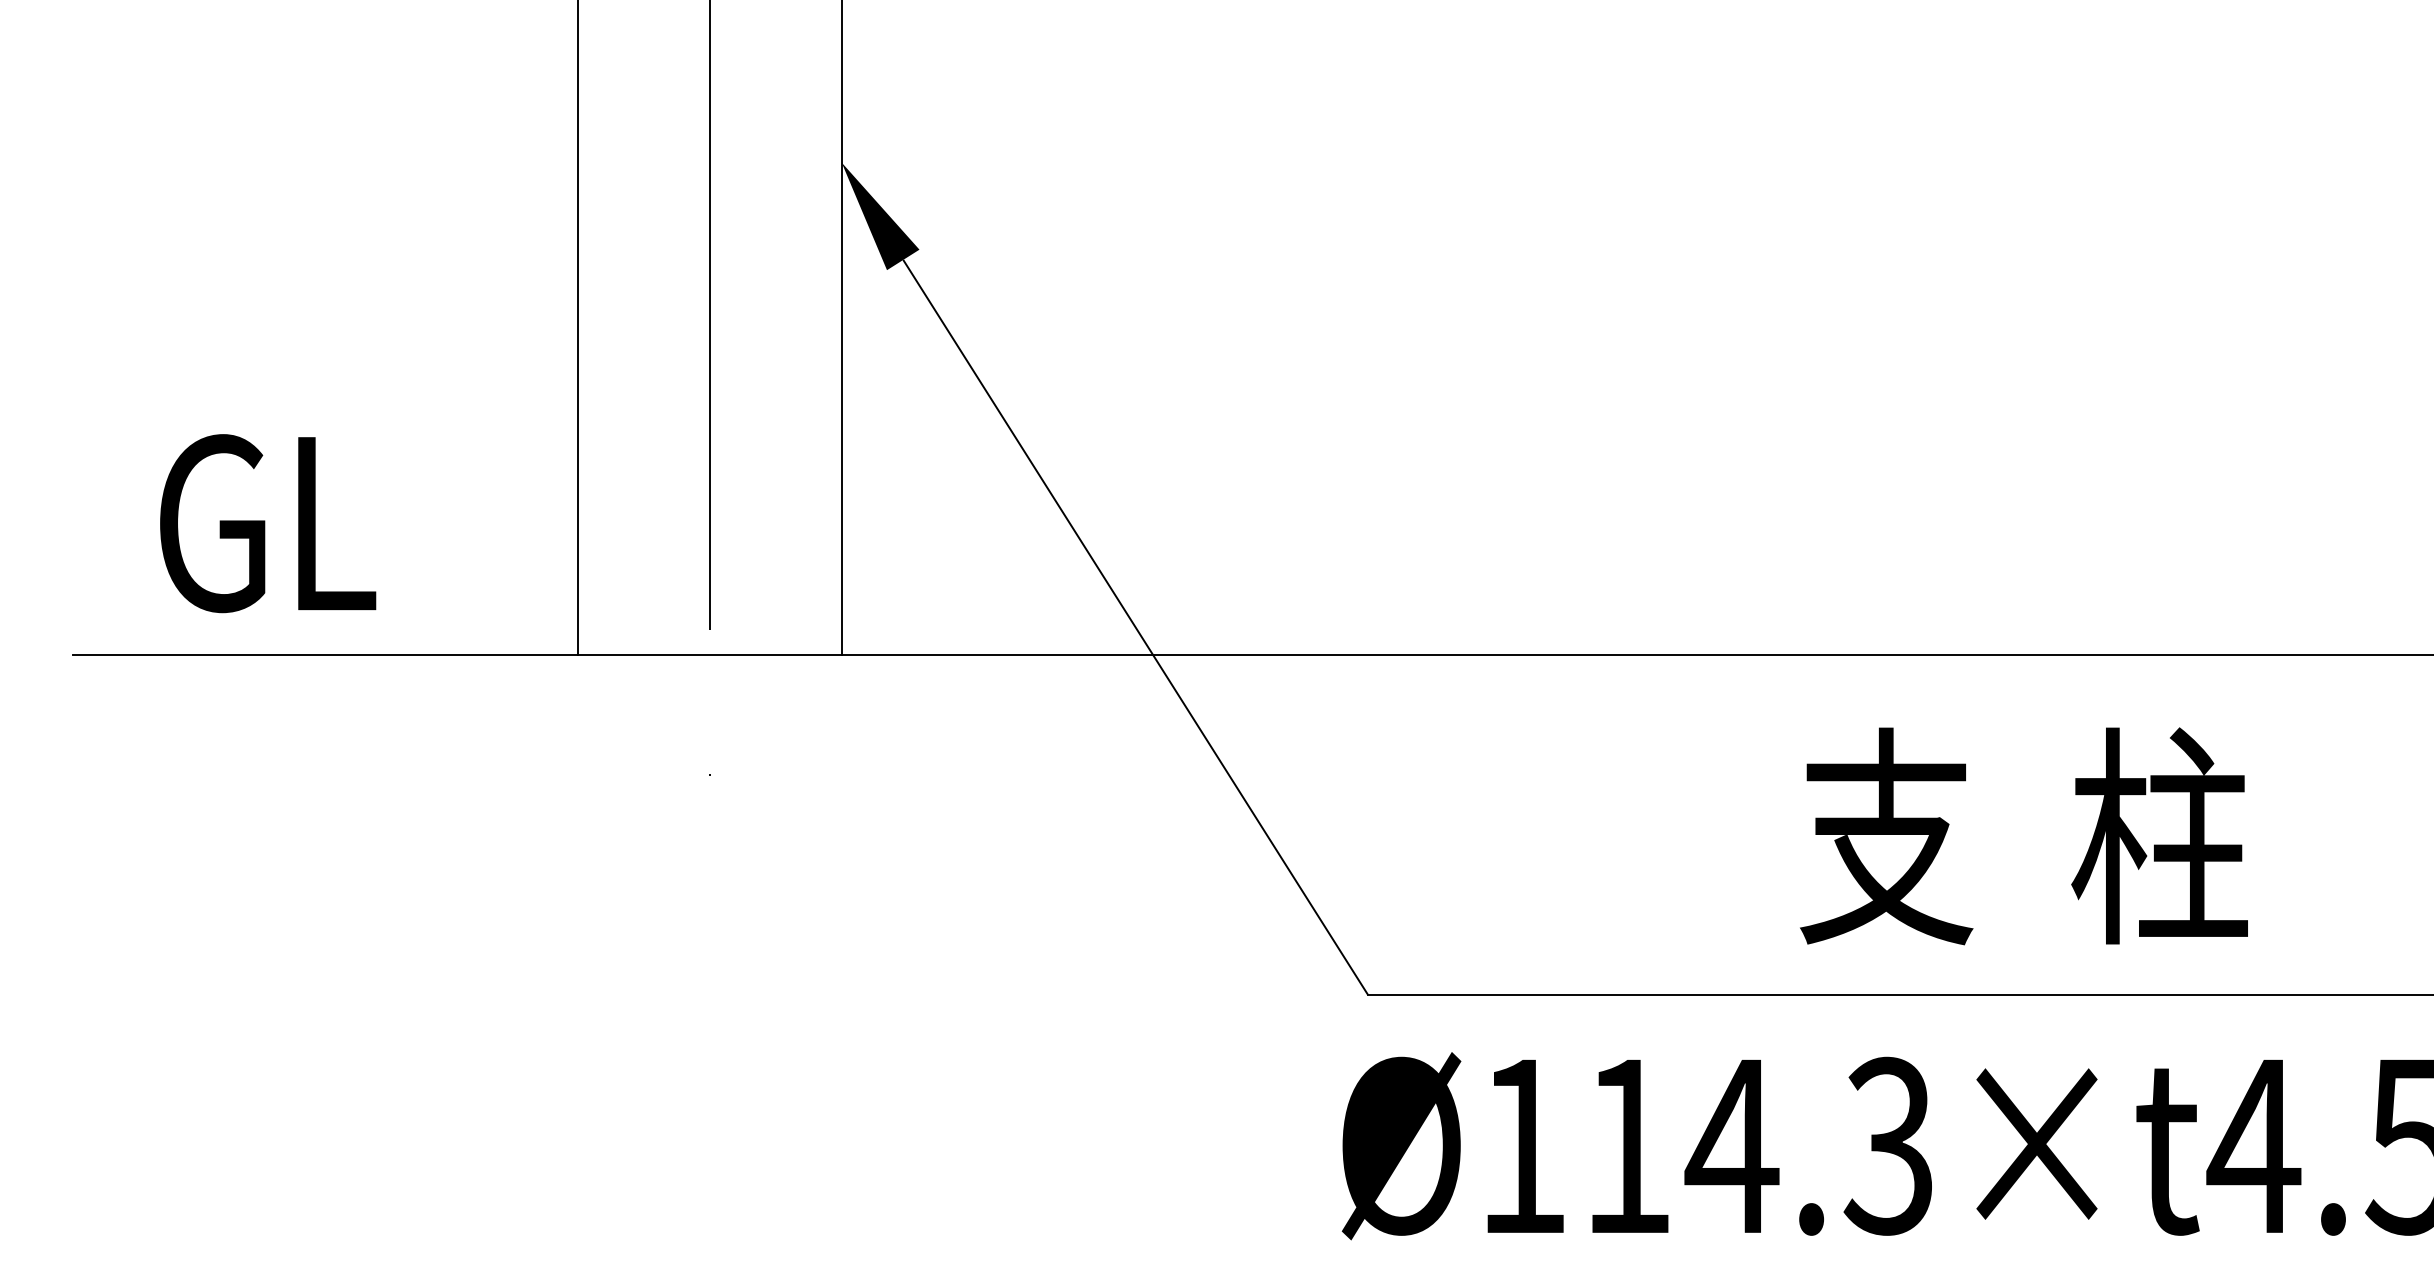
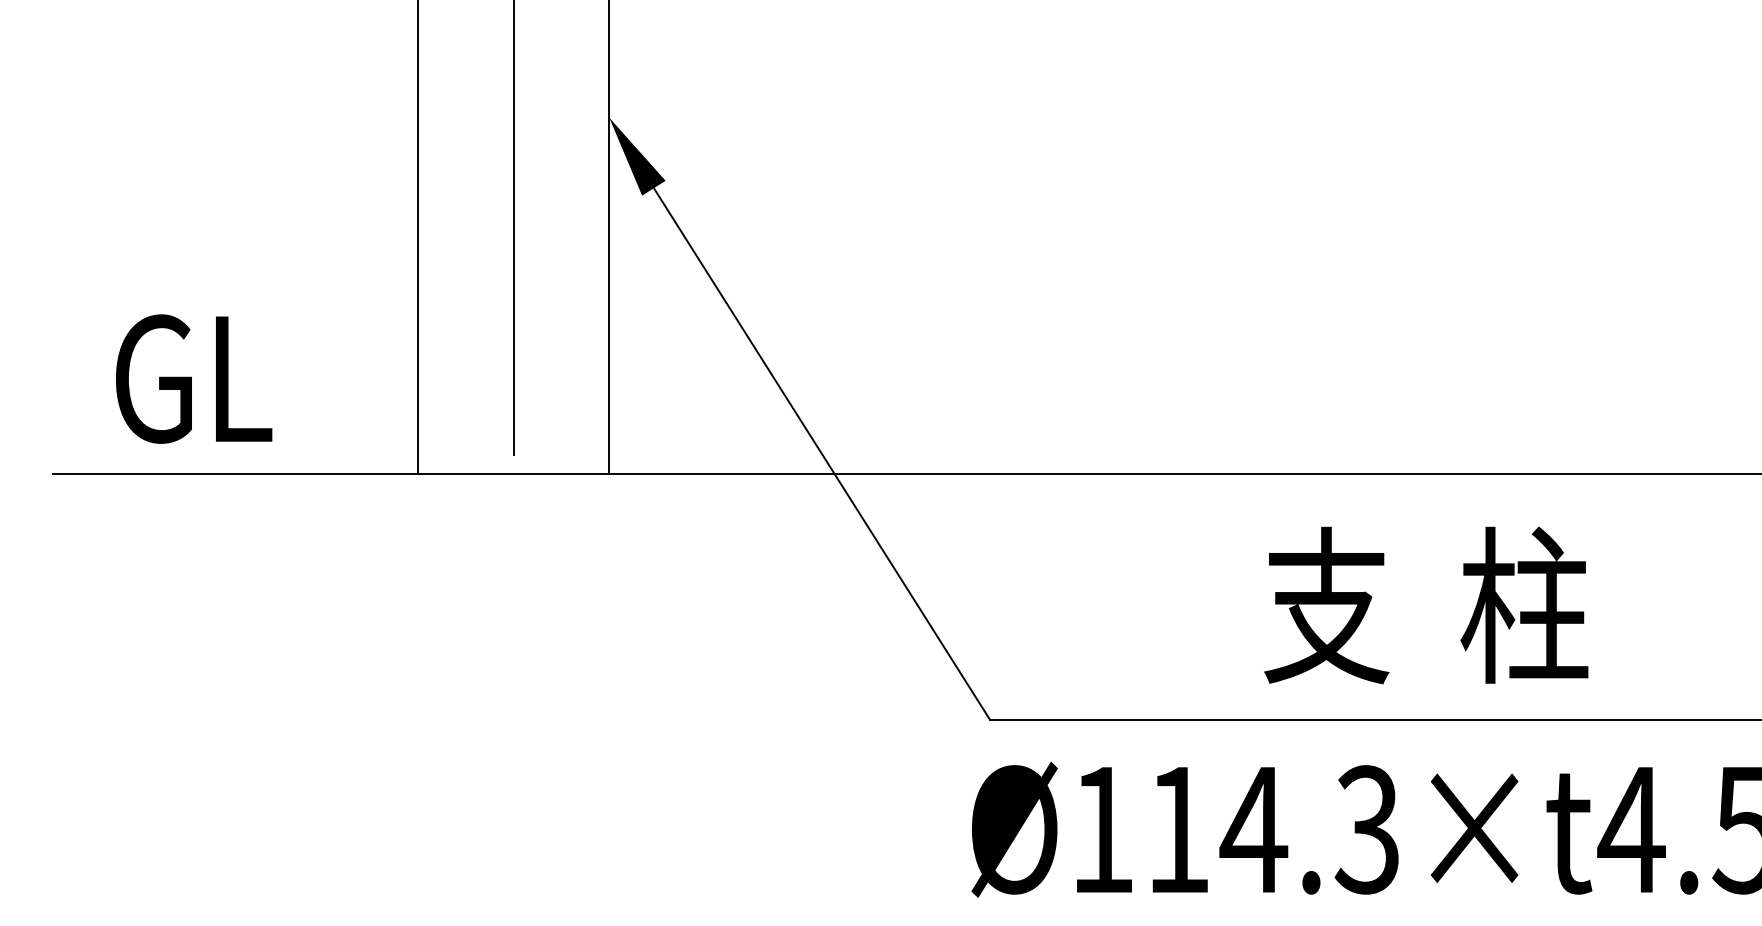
text: (2024, 836) -> (1426, 605), moved

